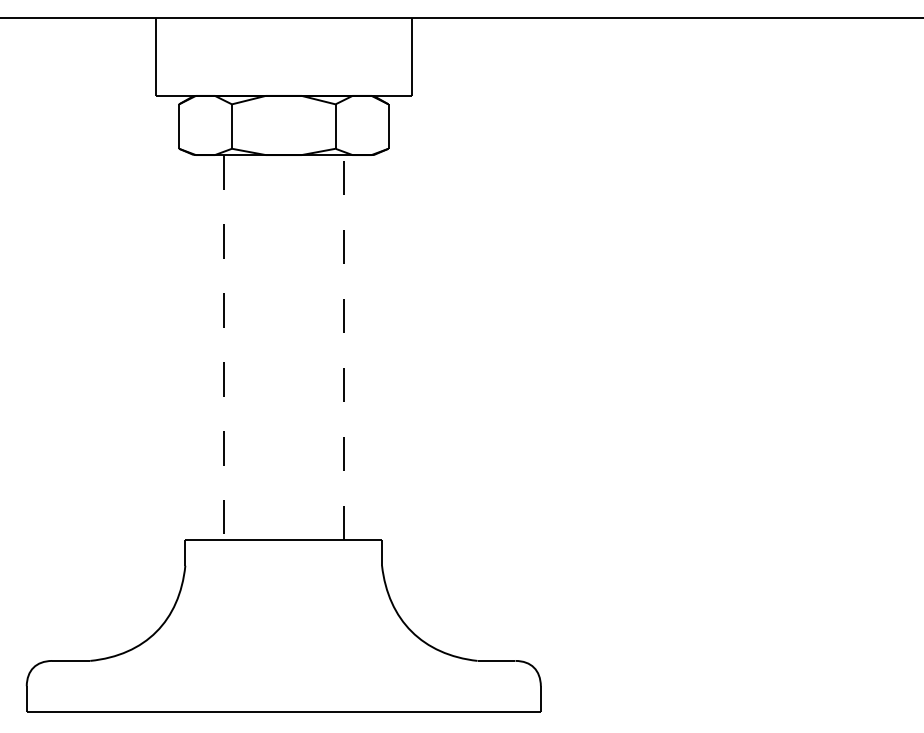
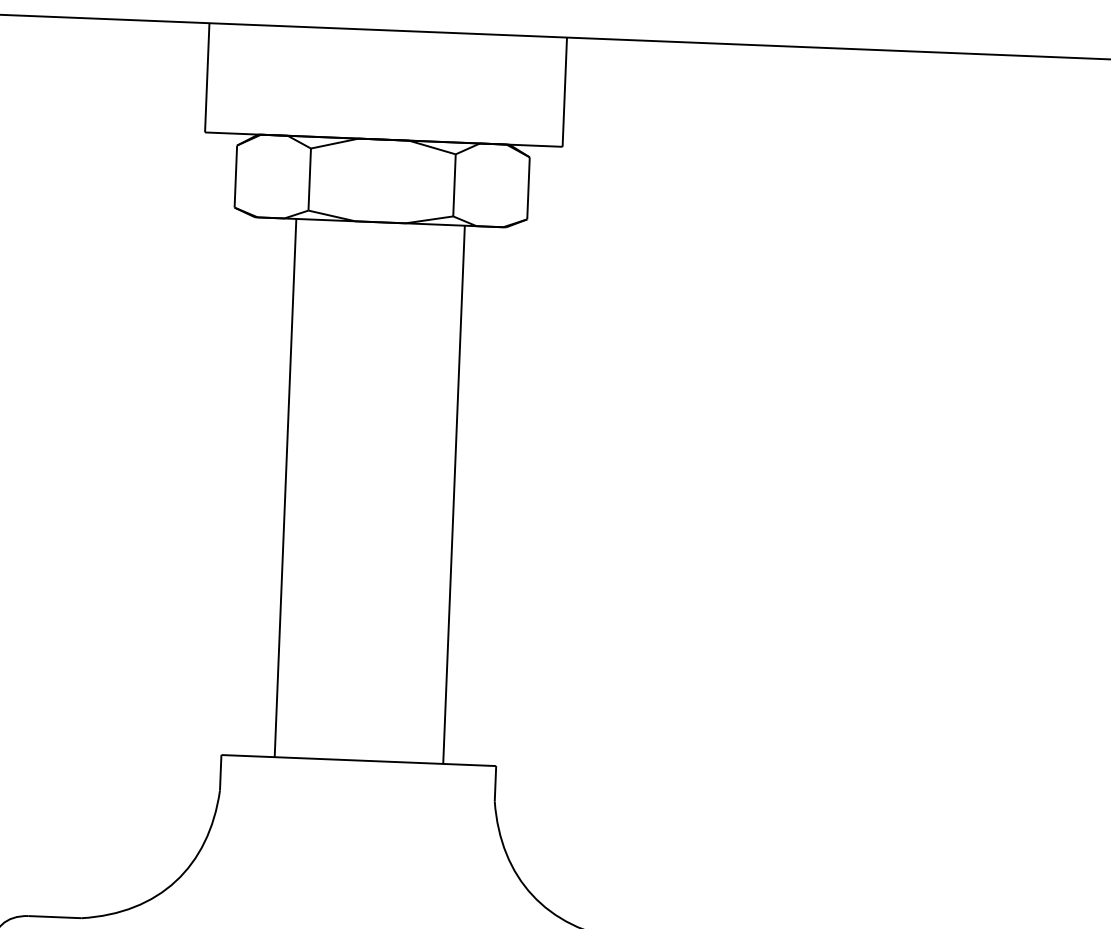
line: (223, 347) -> (285, 487), dashed -> solid
line: (344, 347) -> (454, 494), dashed -> solid

